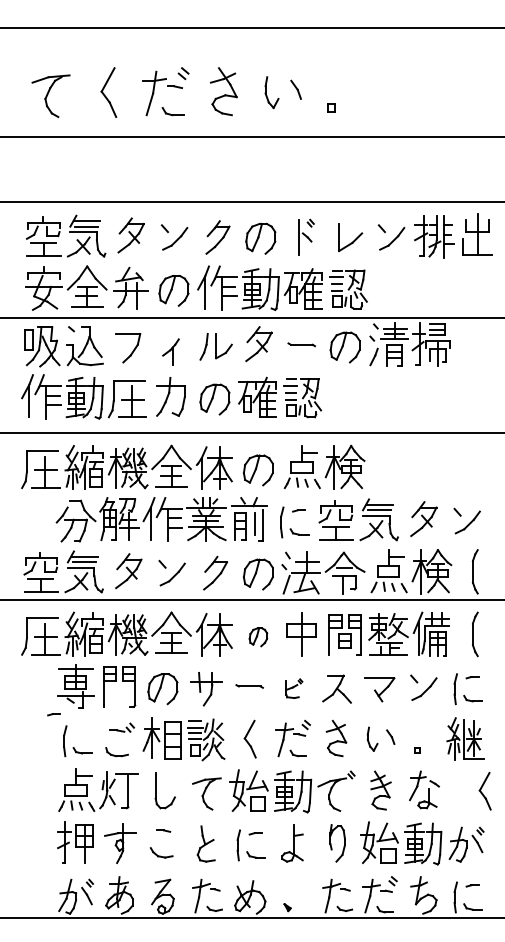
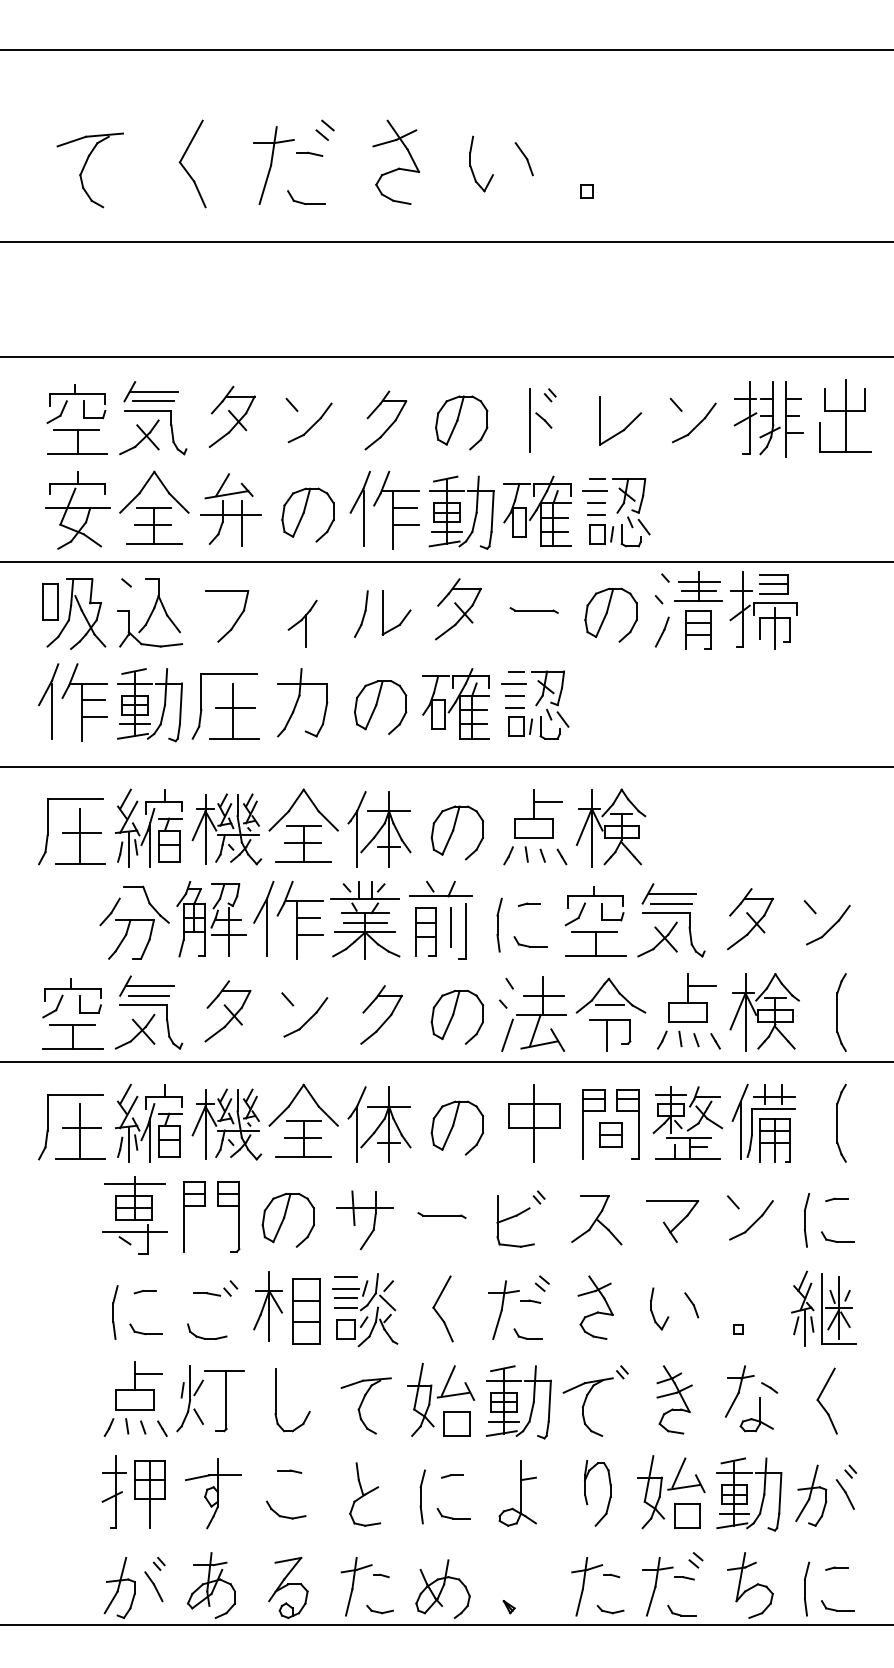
part: (258, 637) -> (457, 1128), size x1.67
part: (294, 688) -> (521, 1219), size x1.67
part: (53, 714) -> (144, 1291), moved
part: (484, 791) -> (825, 1401), moved

